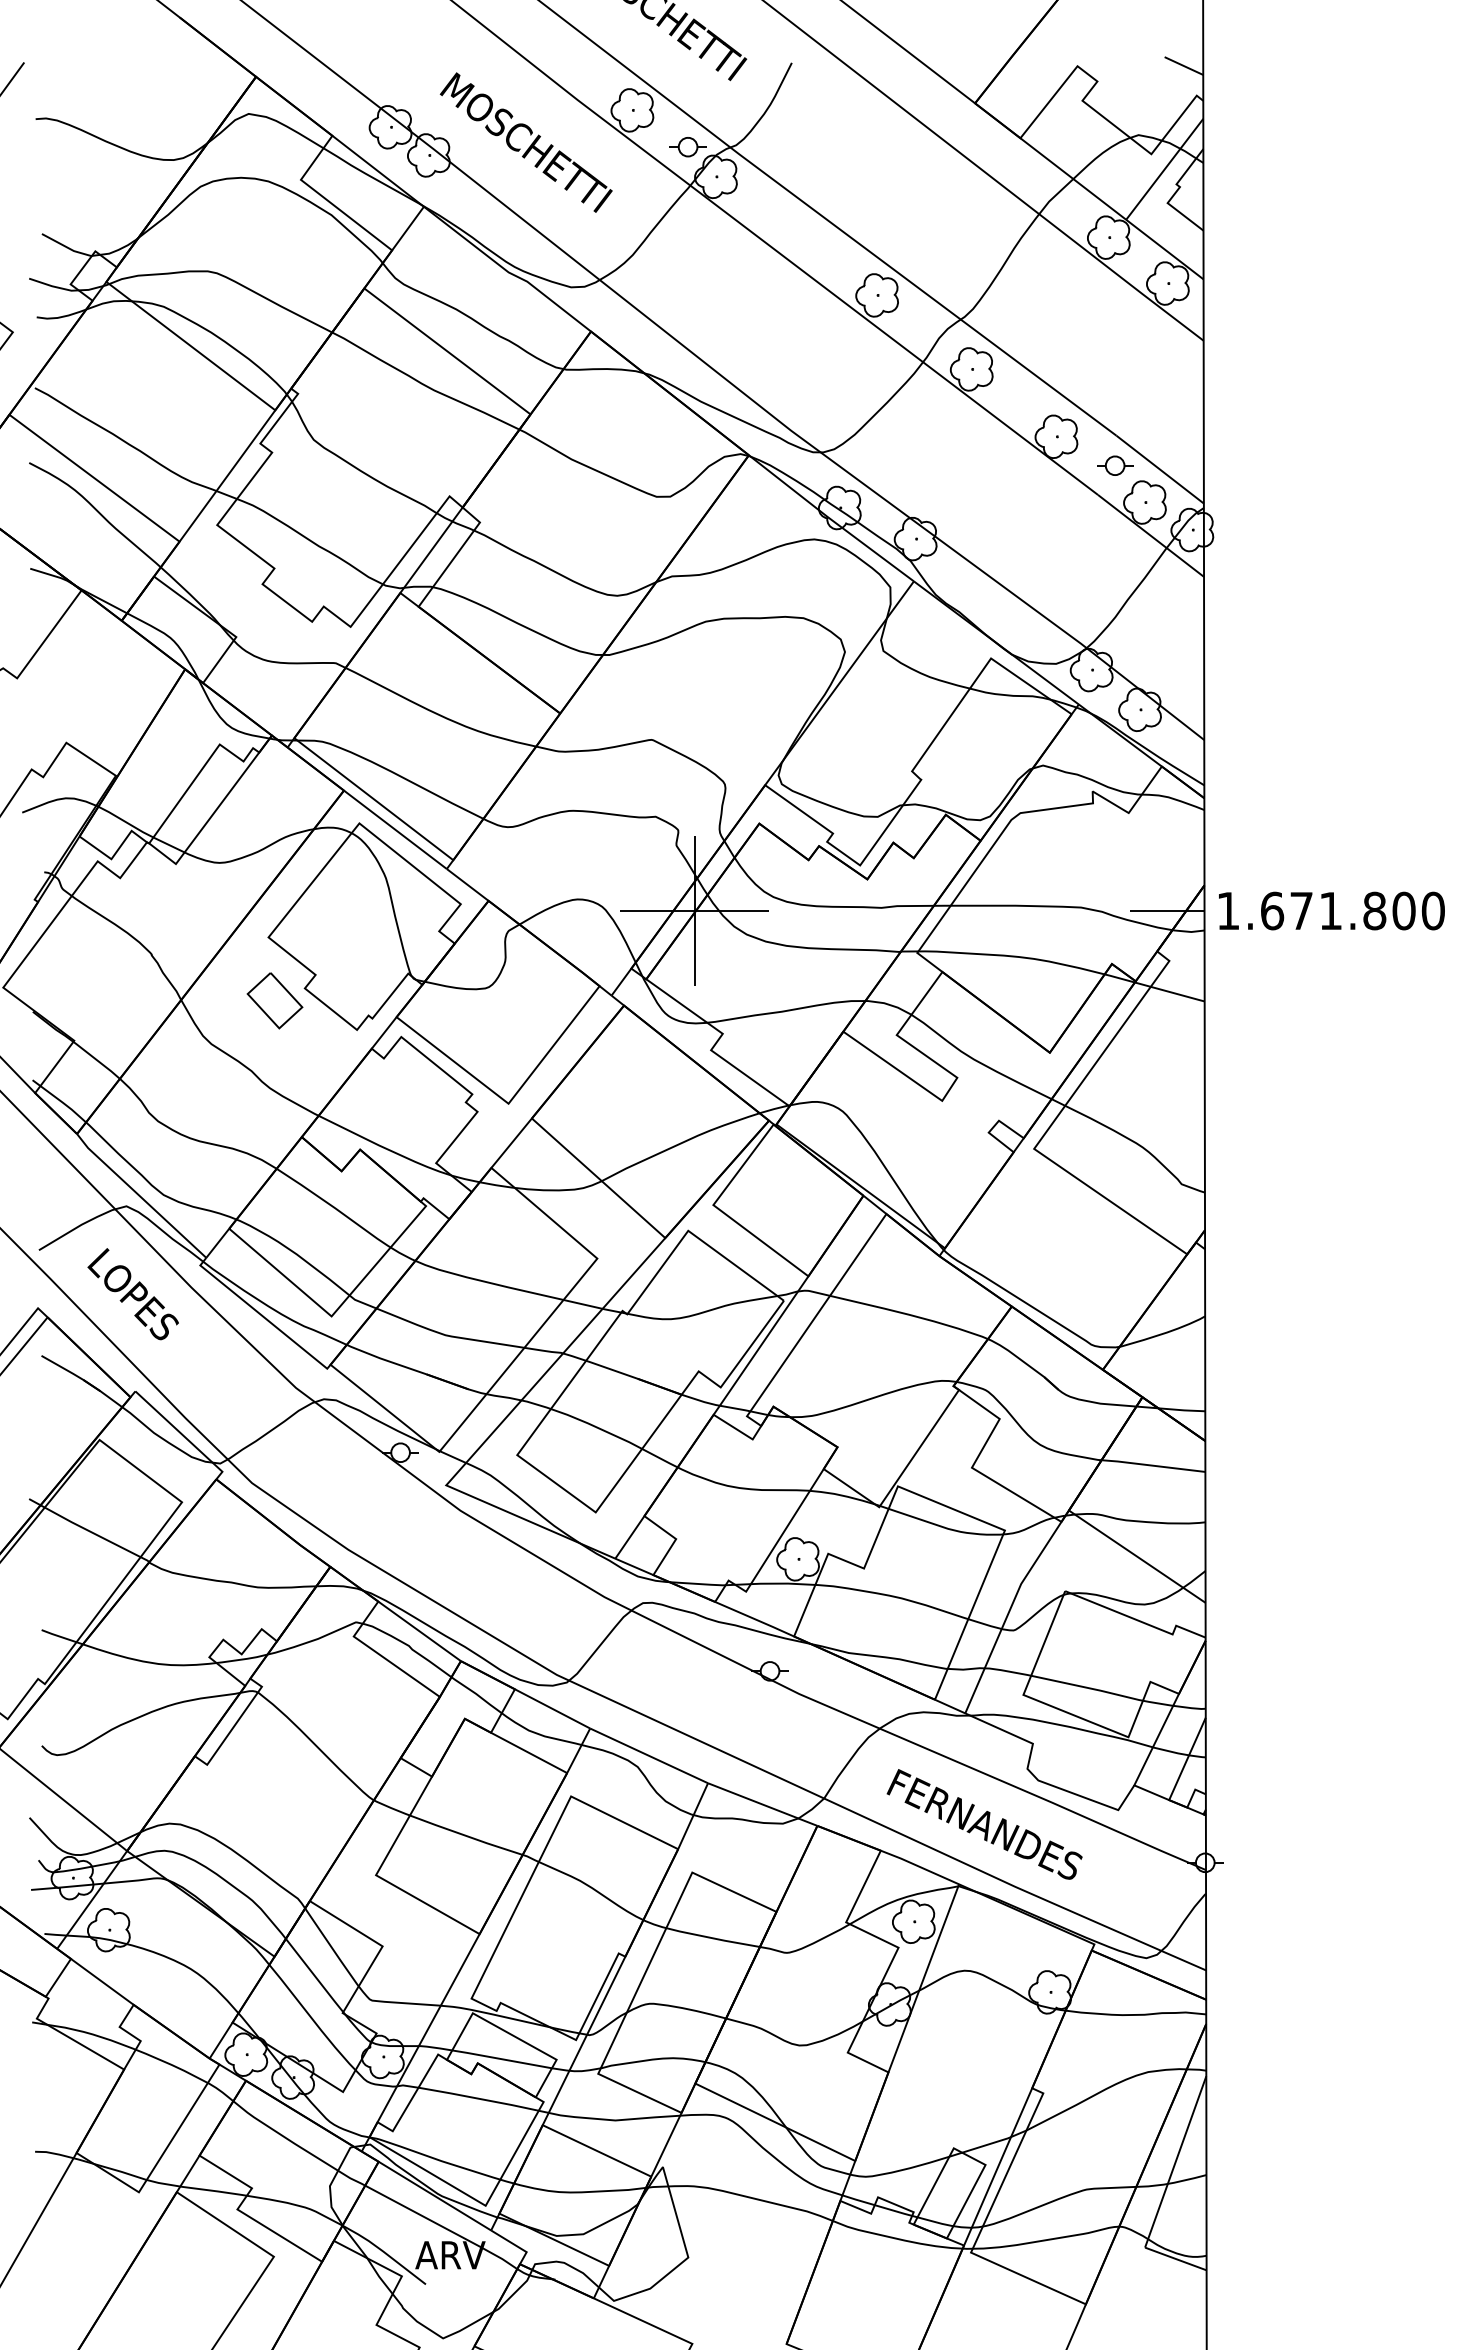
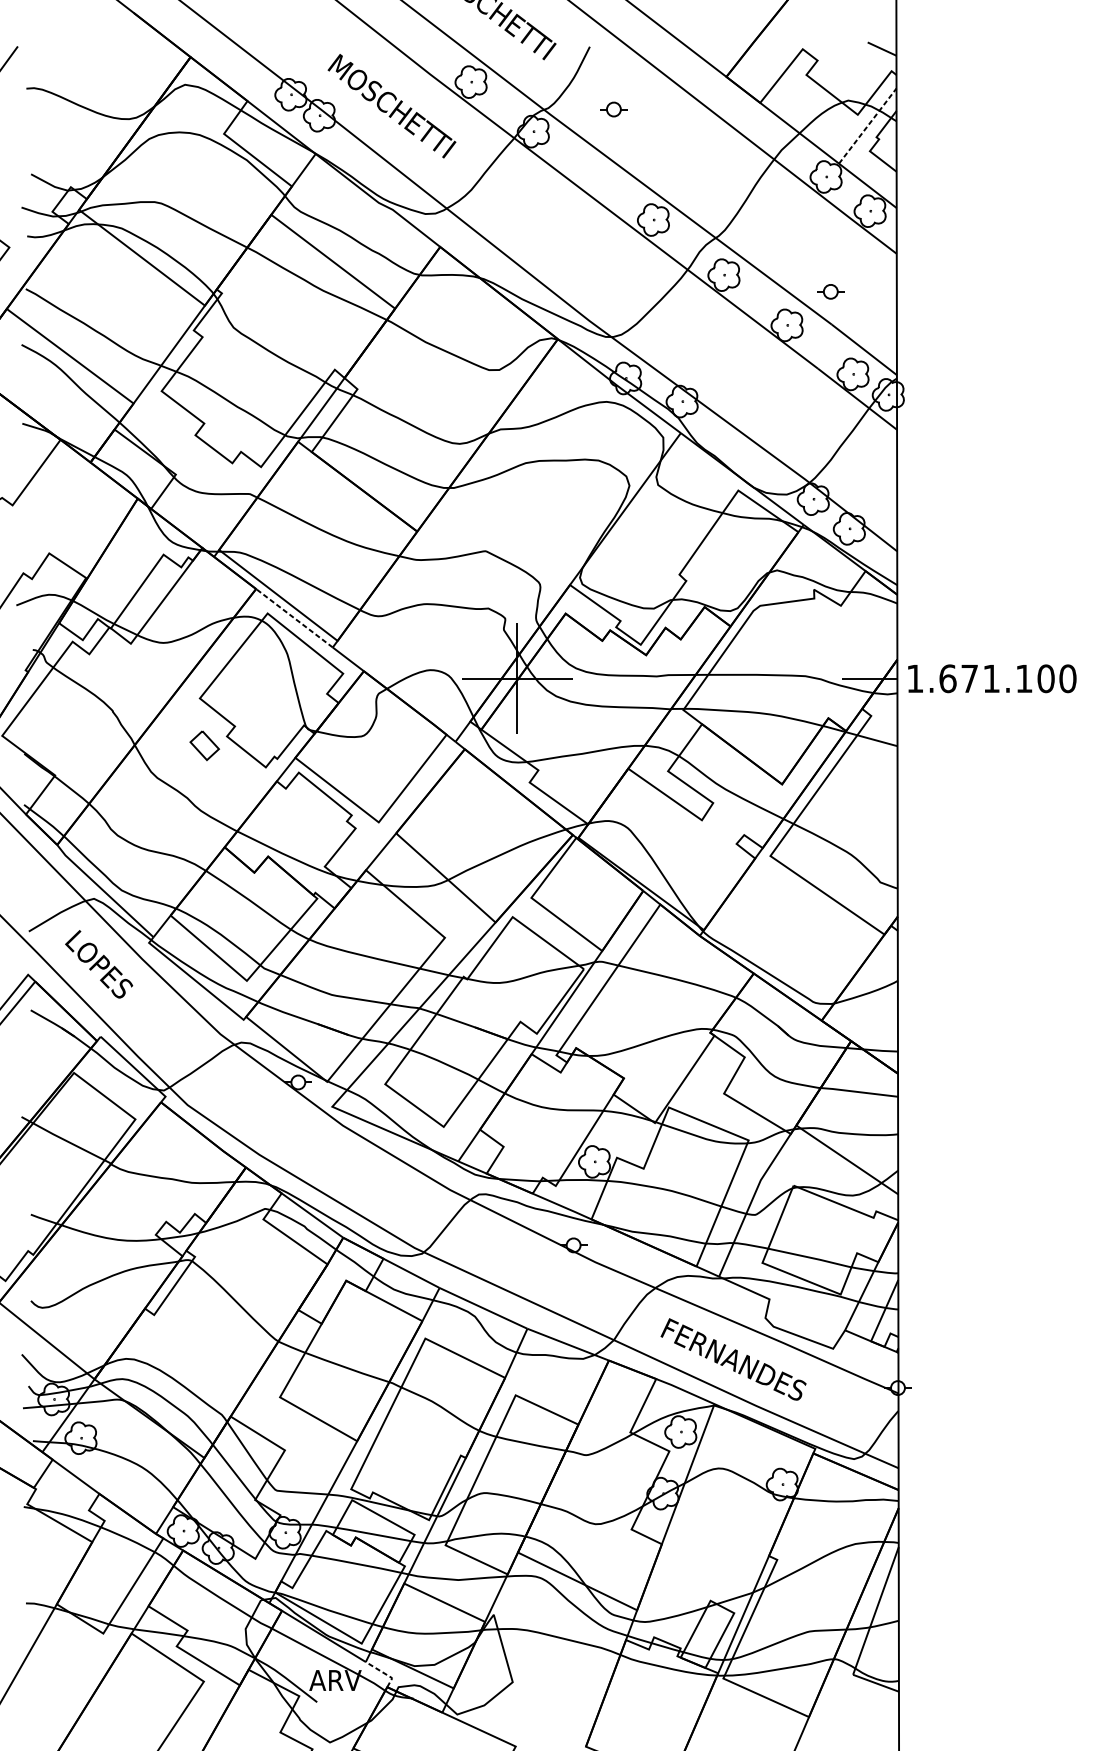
part: (687, 147) -> (613, 109), moved
line: (1164, 169) -> (867, 126), solid -> dashed
part: (1115, 465) -> (831, 291), moved
line: (395, 829) -> (294, 618), solid -> dashed
text: (1374, 910) -> (1024, 678), 1.671.800 -> 1.671.100
part: (274, 1000) -> (204, 745), size x0.7
line: (514, 2244) -> (383, 1672), solid -> dashed

